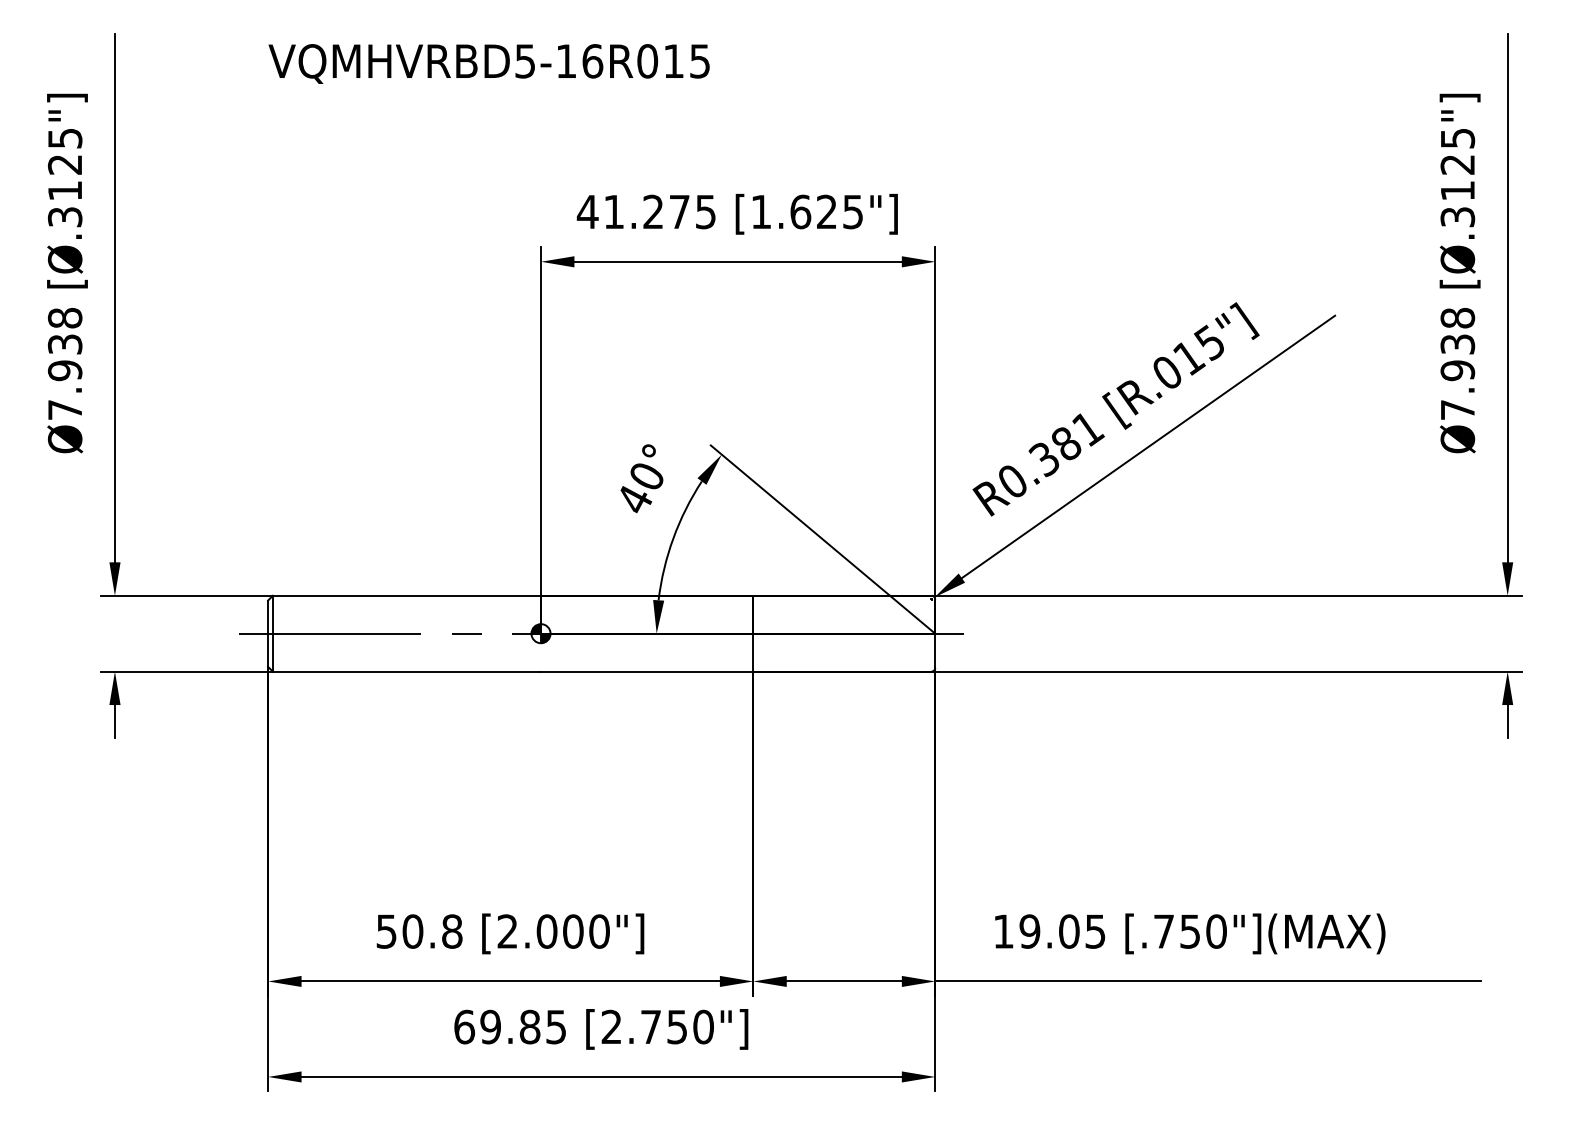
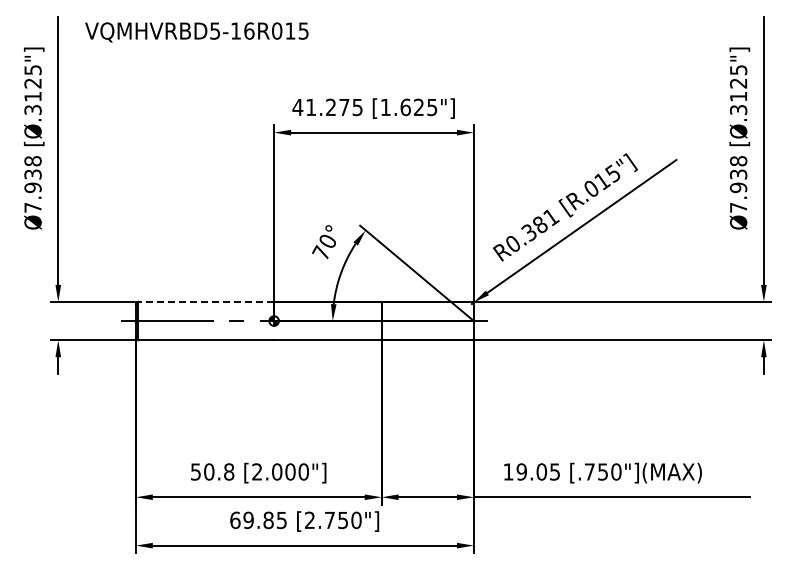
text: (488, 64) -> (196, 32), moved
text: (634, 498) -> (321, 252), 40° -> 70°
line: (407, 595) -> (206, 301), solid -> dashed

